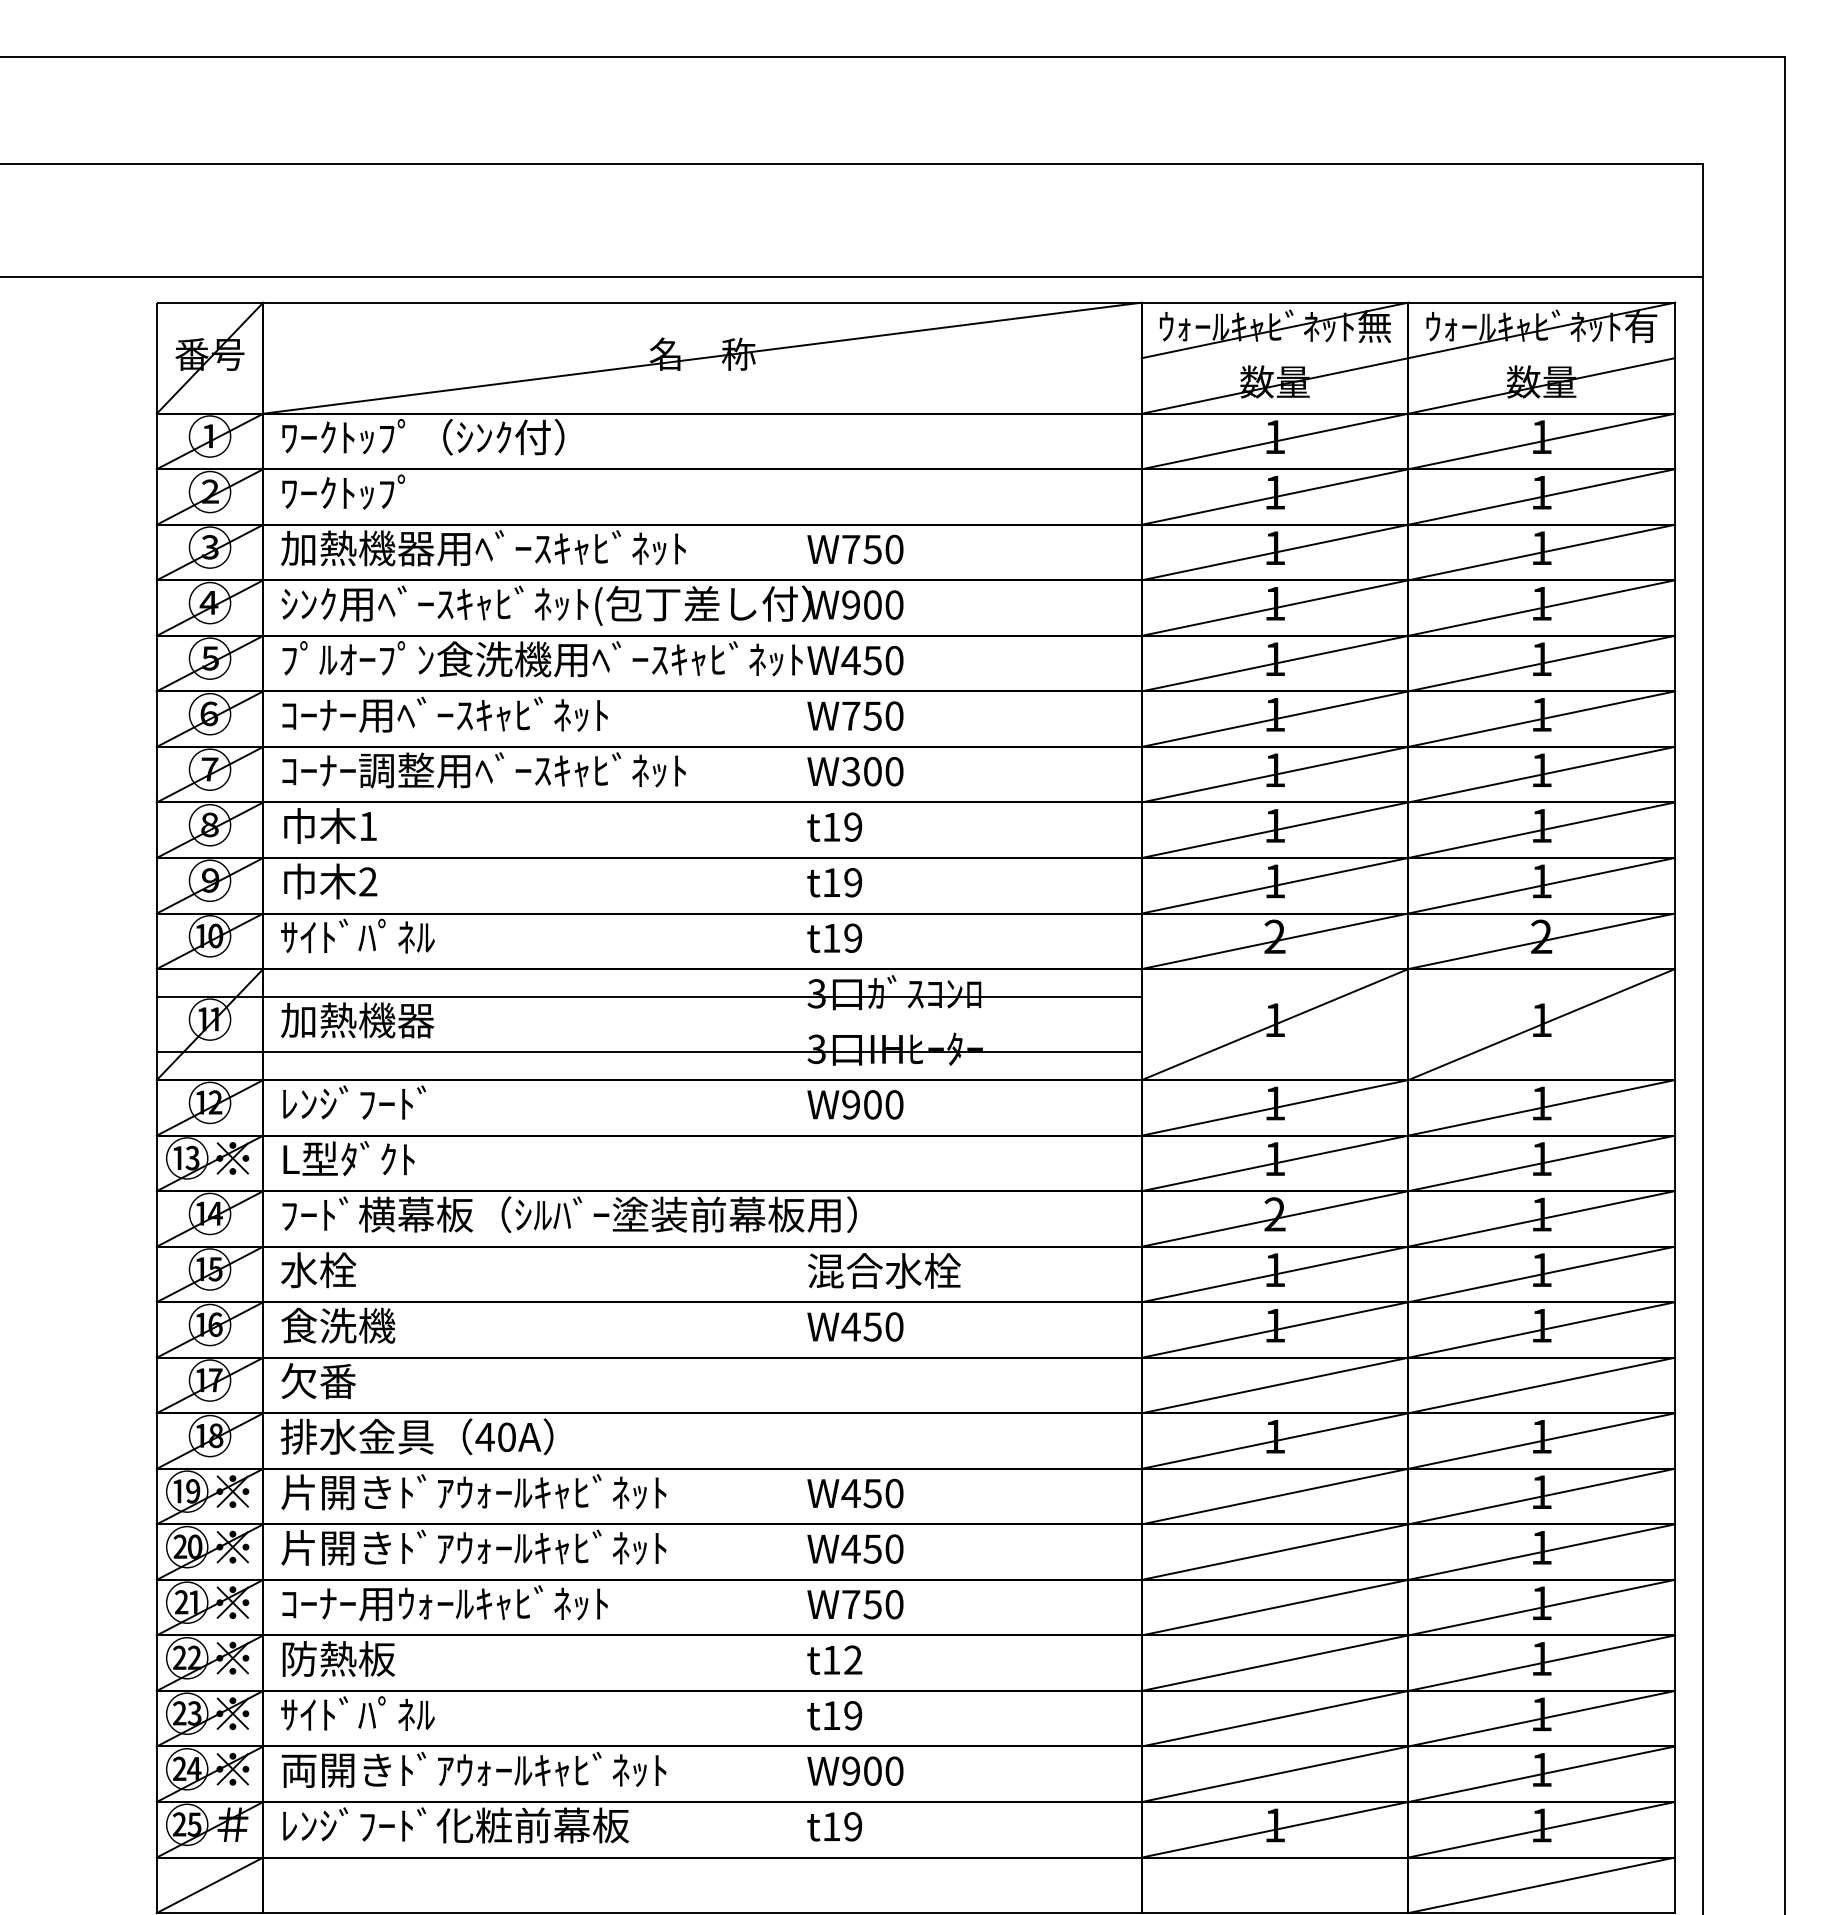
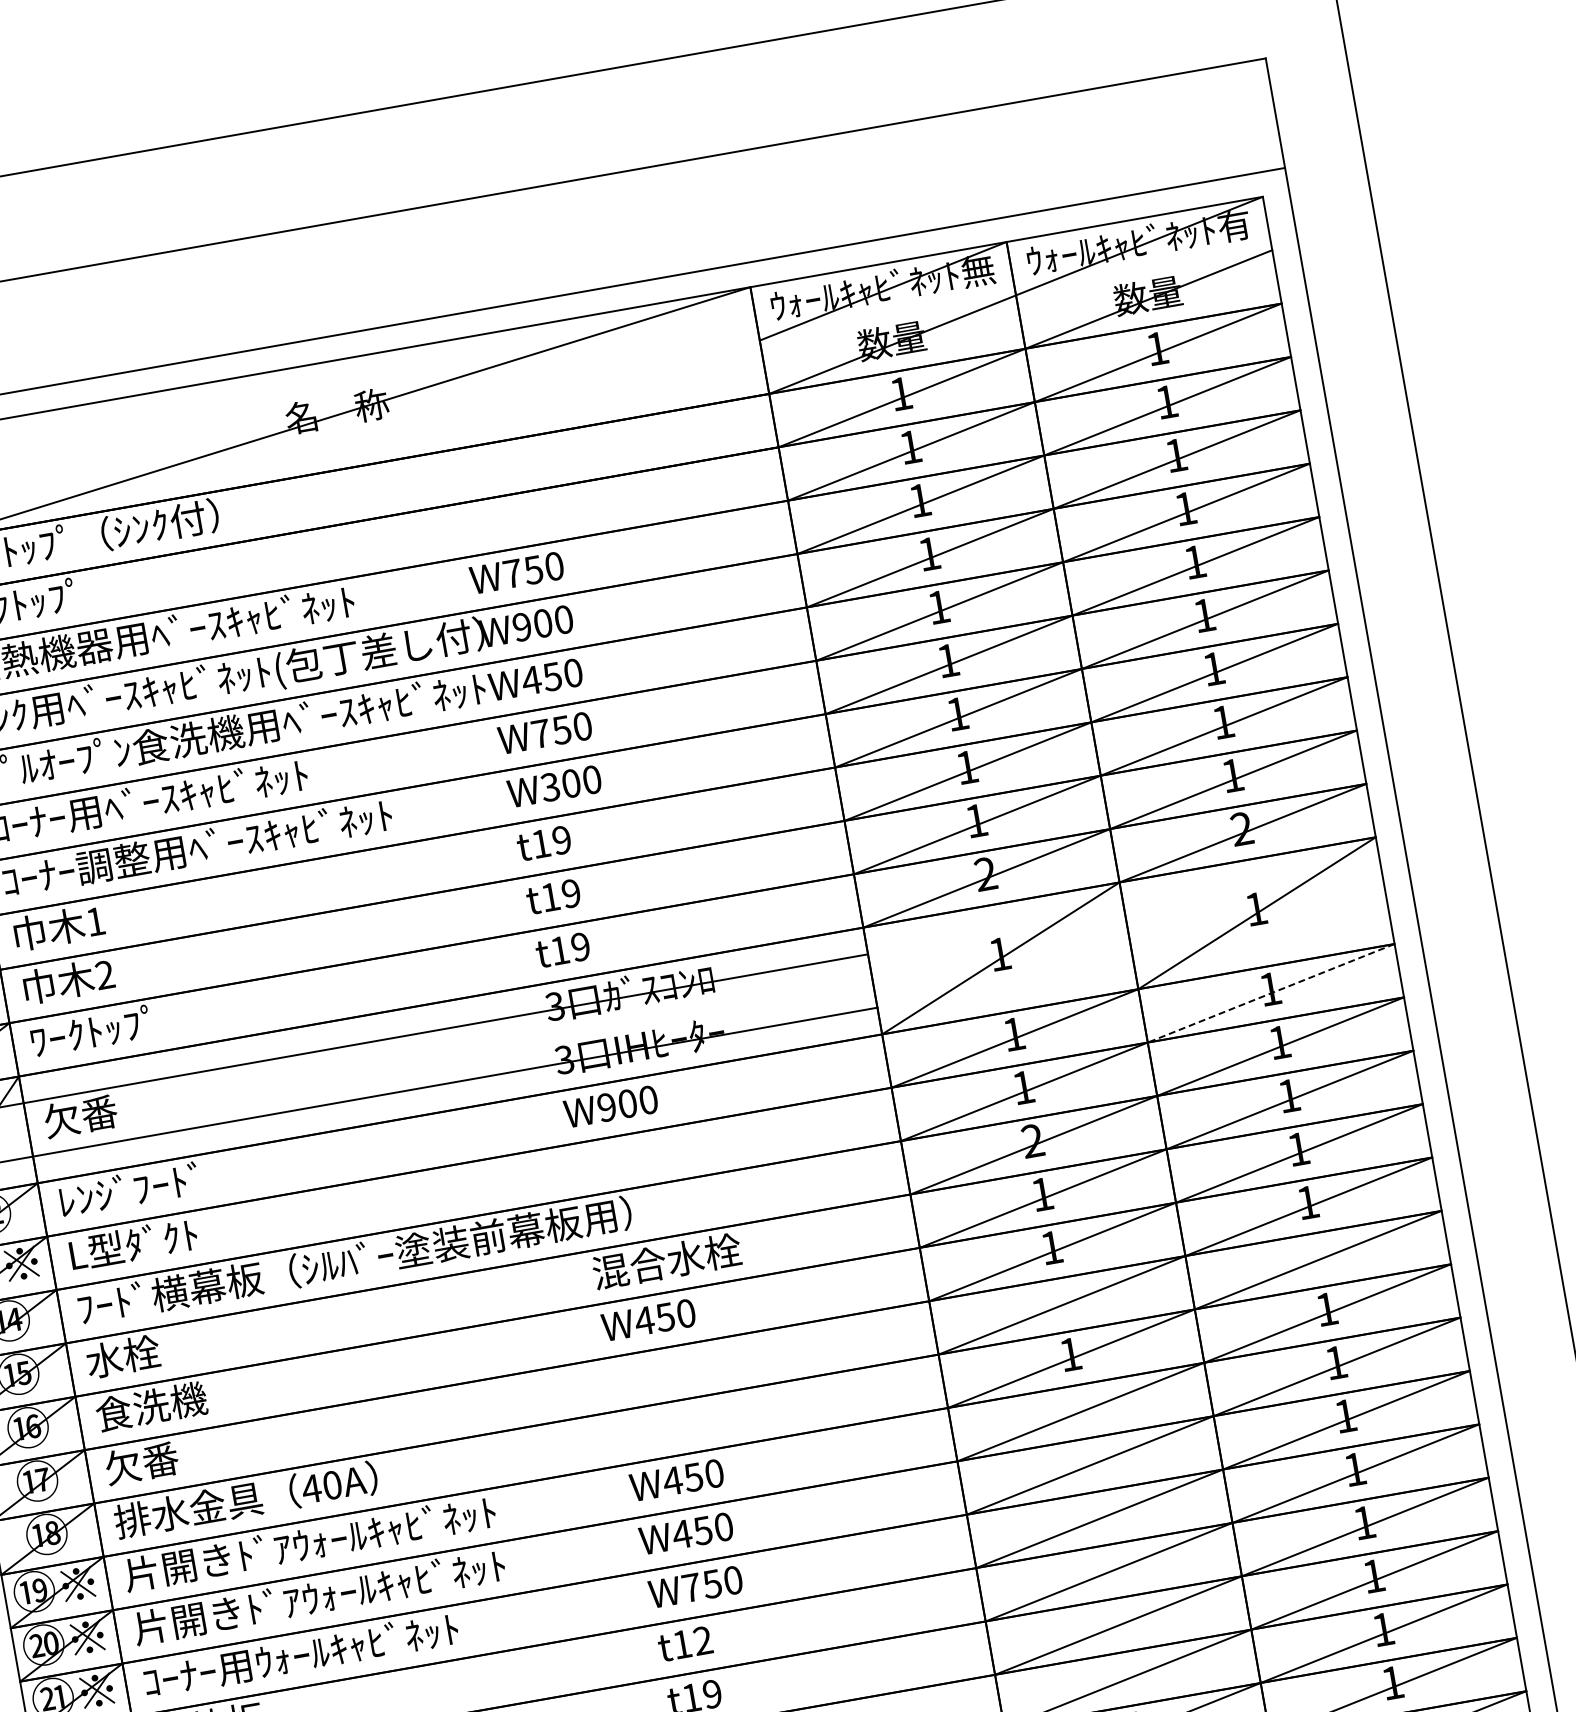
text: (357, 935) -> (103, 1028), ｻｲﾄﾞﾊﾟﾈﾙ -> ﾜｰｸﾄｯﾌﾟ
text: (357, 1020) -> (118, 1110), 加熱機器 -> 欠番
line: (1541, 1107) -> (1270, 992), solid -> dashed

